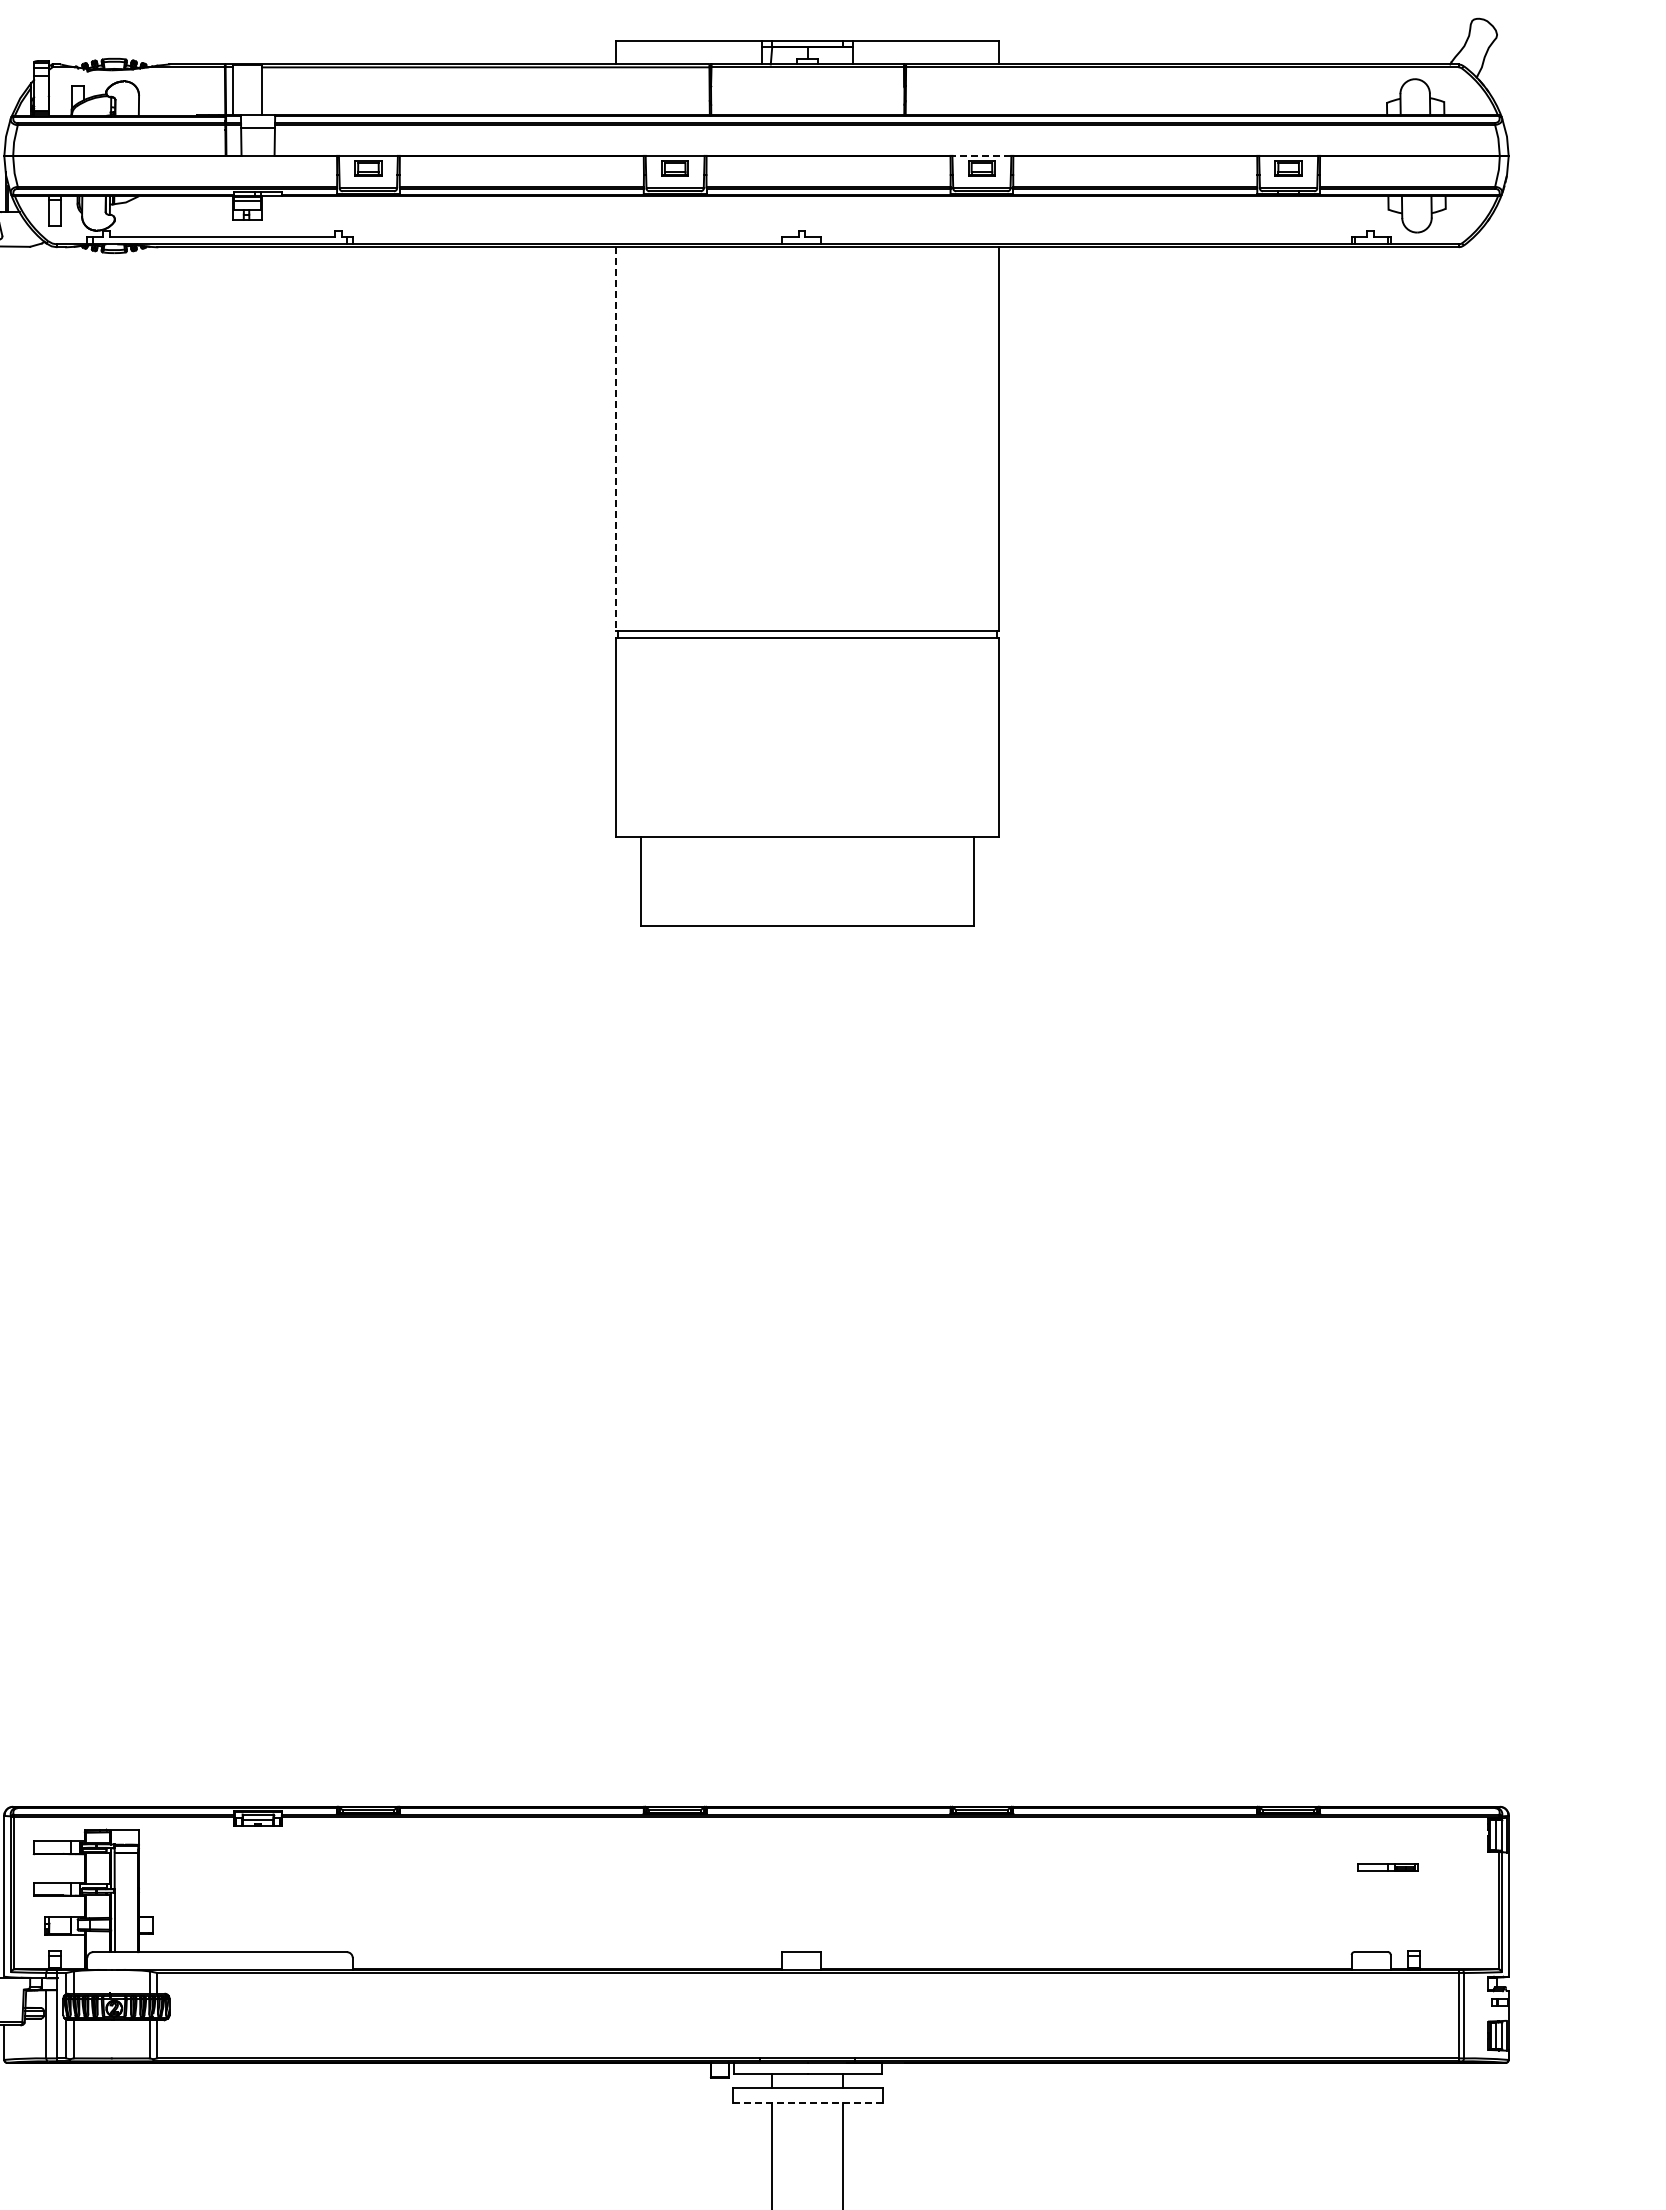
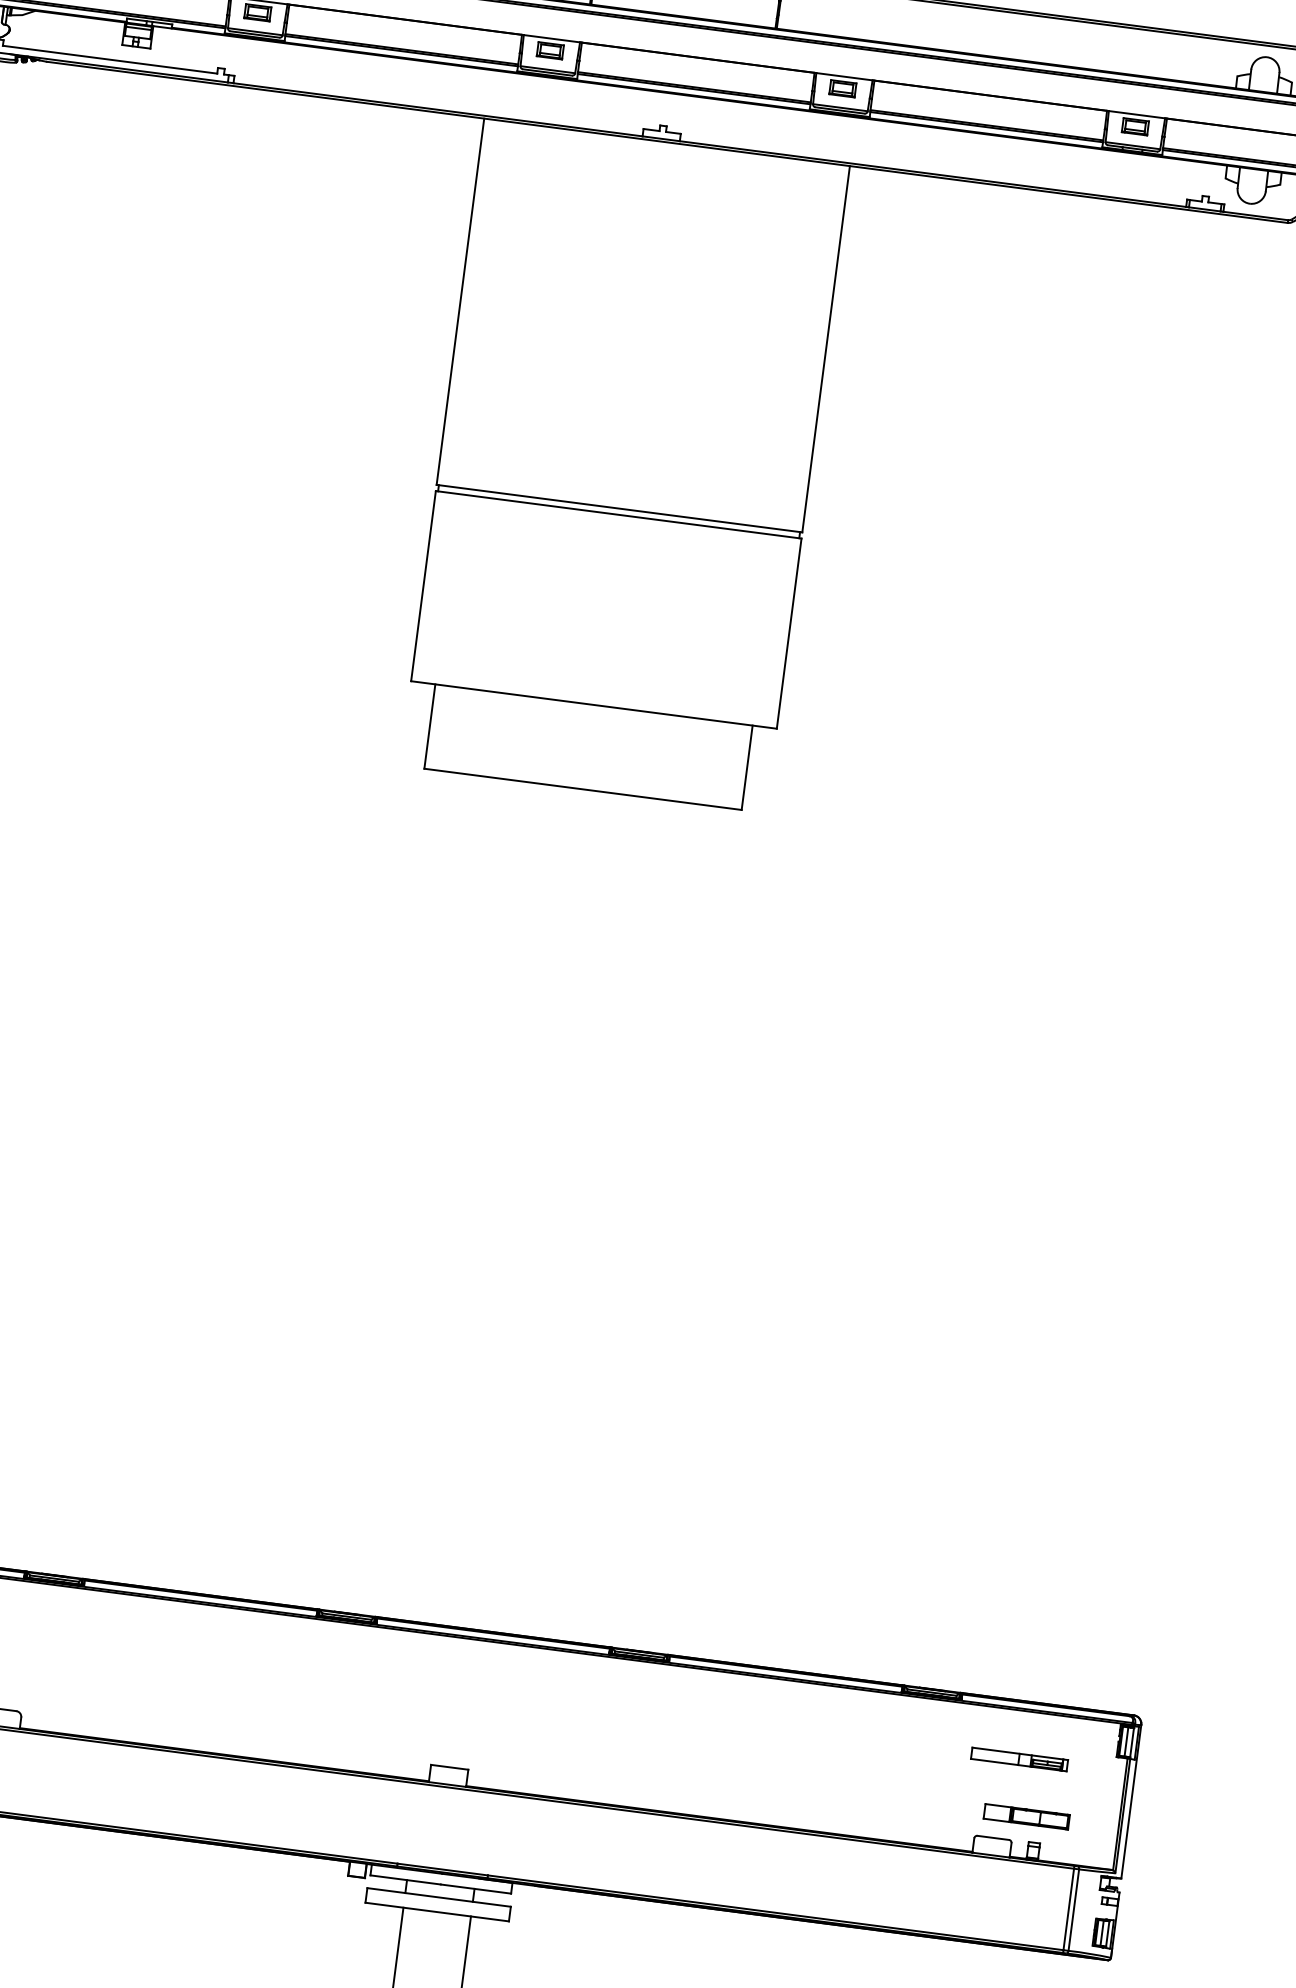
line: (981, 155) -> (844, 76), dashed -> solid
line: (616, 439) -> (460, 301), dashed -> solid
part: (1387, 1867) -> (1019, 1759), size x1.67
part: (1402, 1925) -> (1026, 1816), added
line: (808, 2102) -> (437, 1911), dashed -> solid

